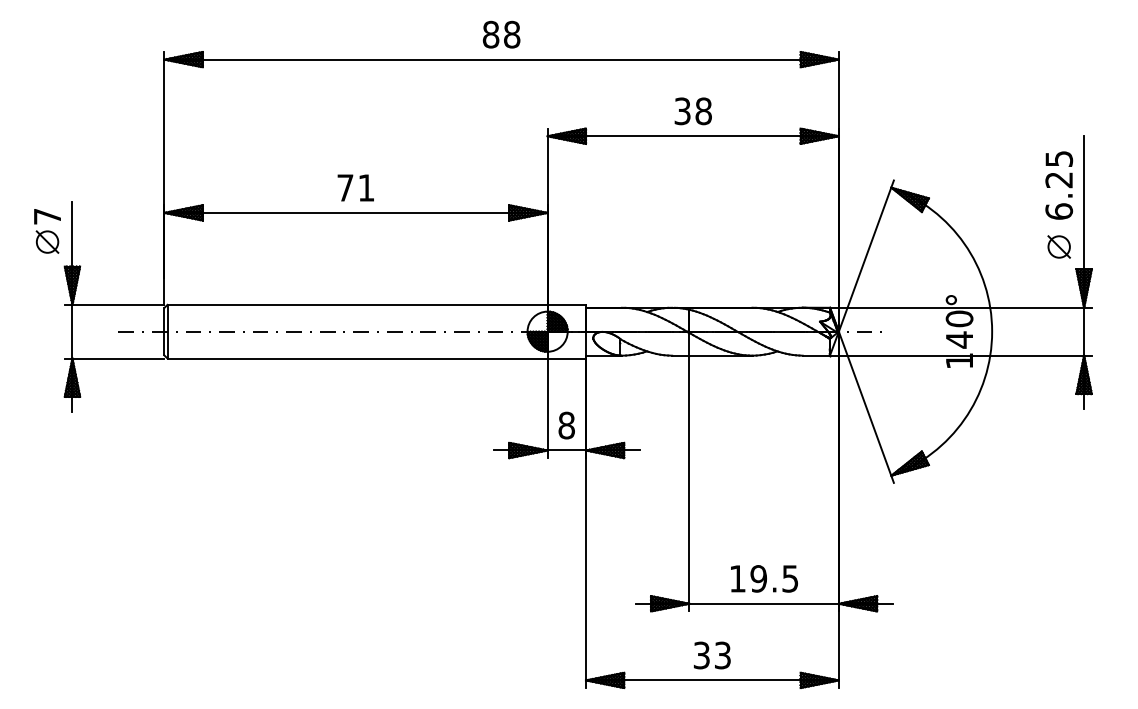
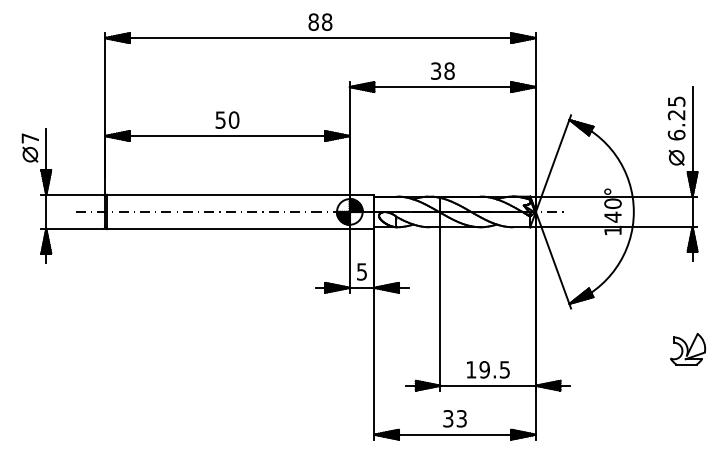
text: (356, 187) -> (227, 119), 71 -> 50
text: (565, 424) -> (361, 271), 8 -> 5
part: (1077, 547) -> (688, 349), added

